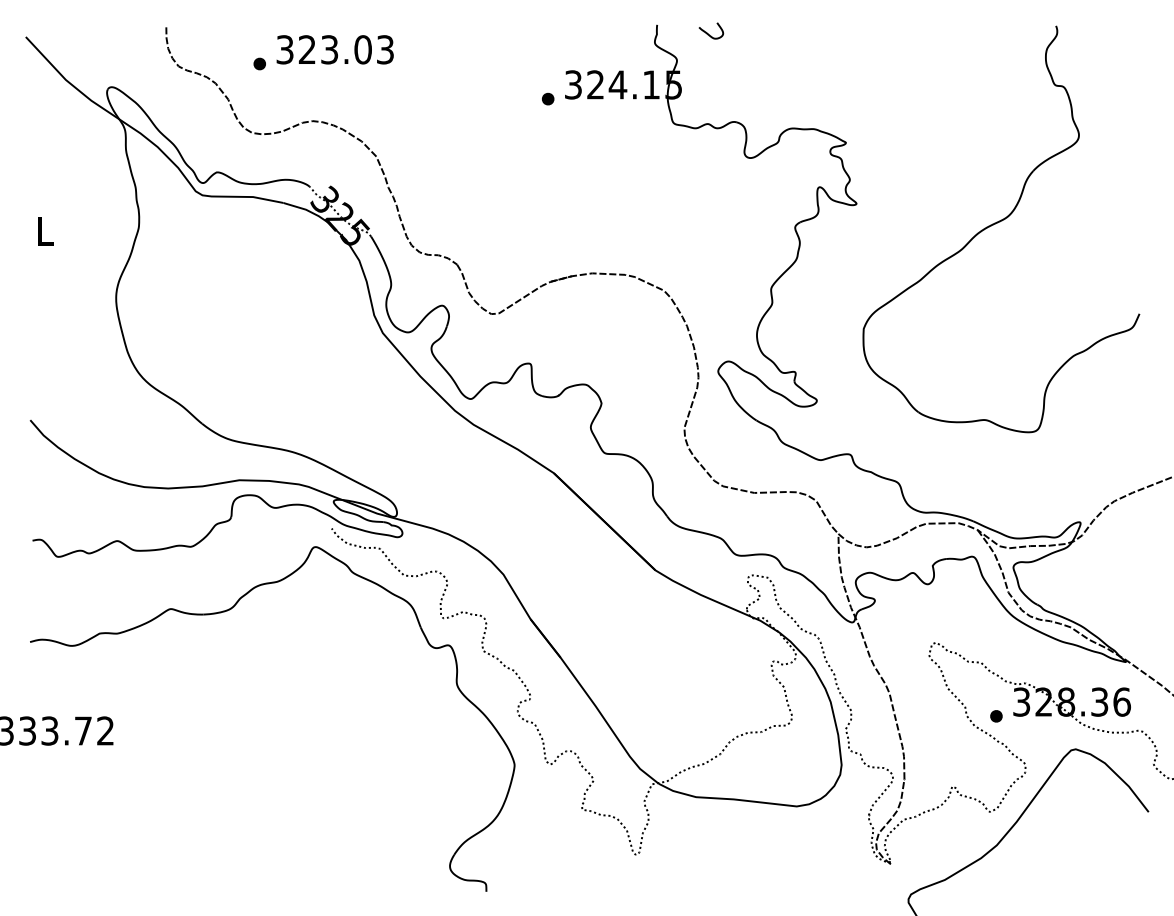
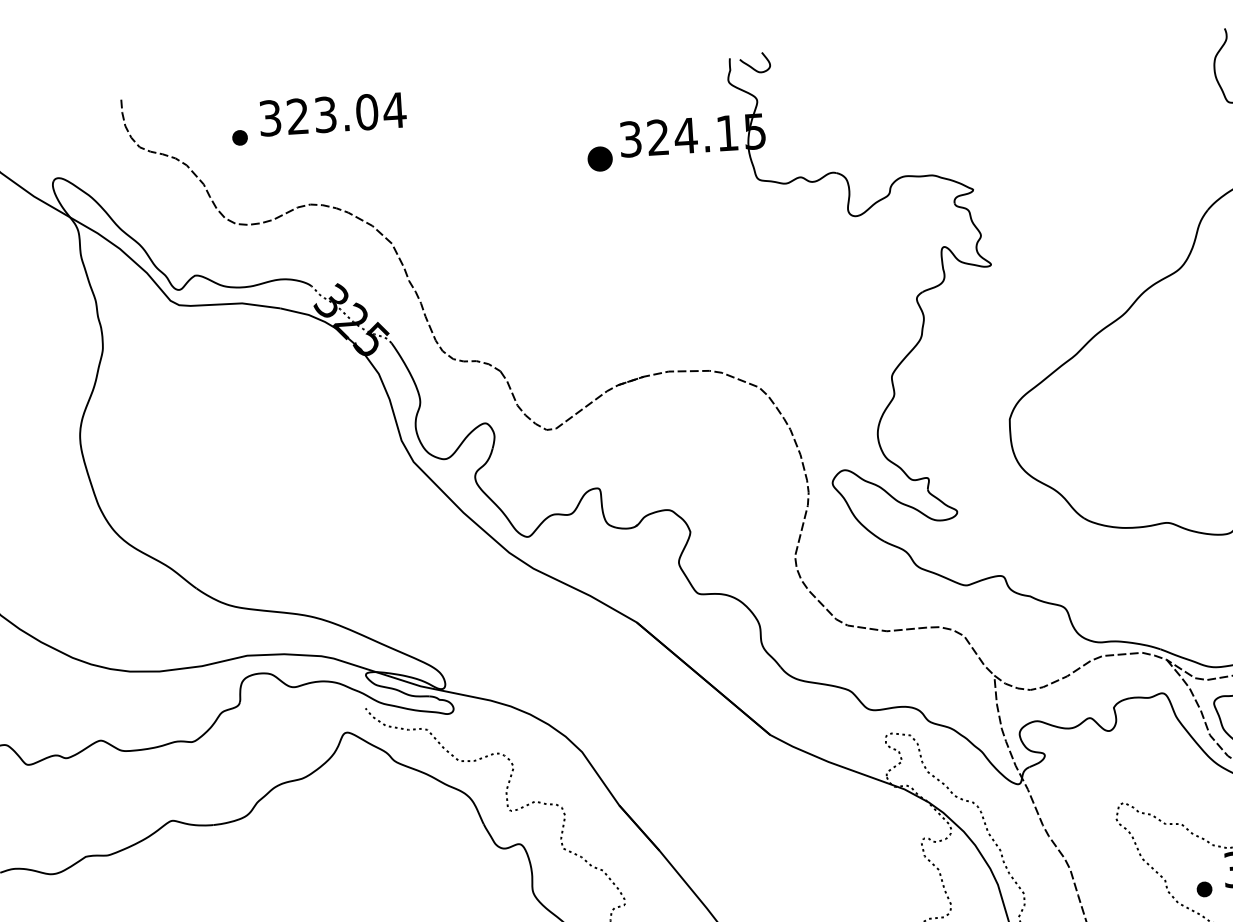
curve: (708, 33) -> (751, 66), moved
text: (385, 49) -> (394, 110), 323.03 -> 323.04
part: (548, 98) -> (600, 158), size x1.6

